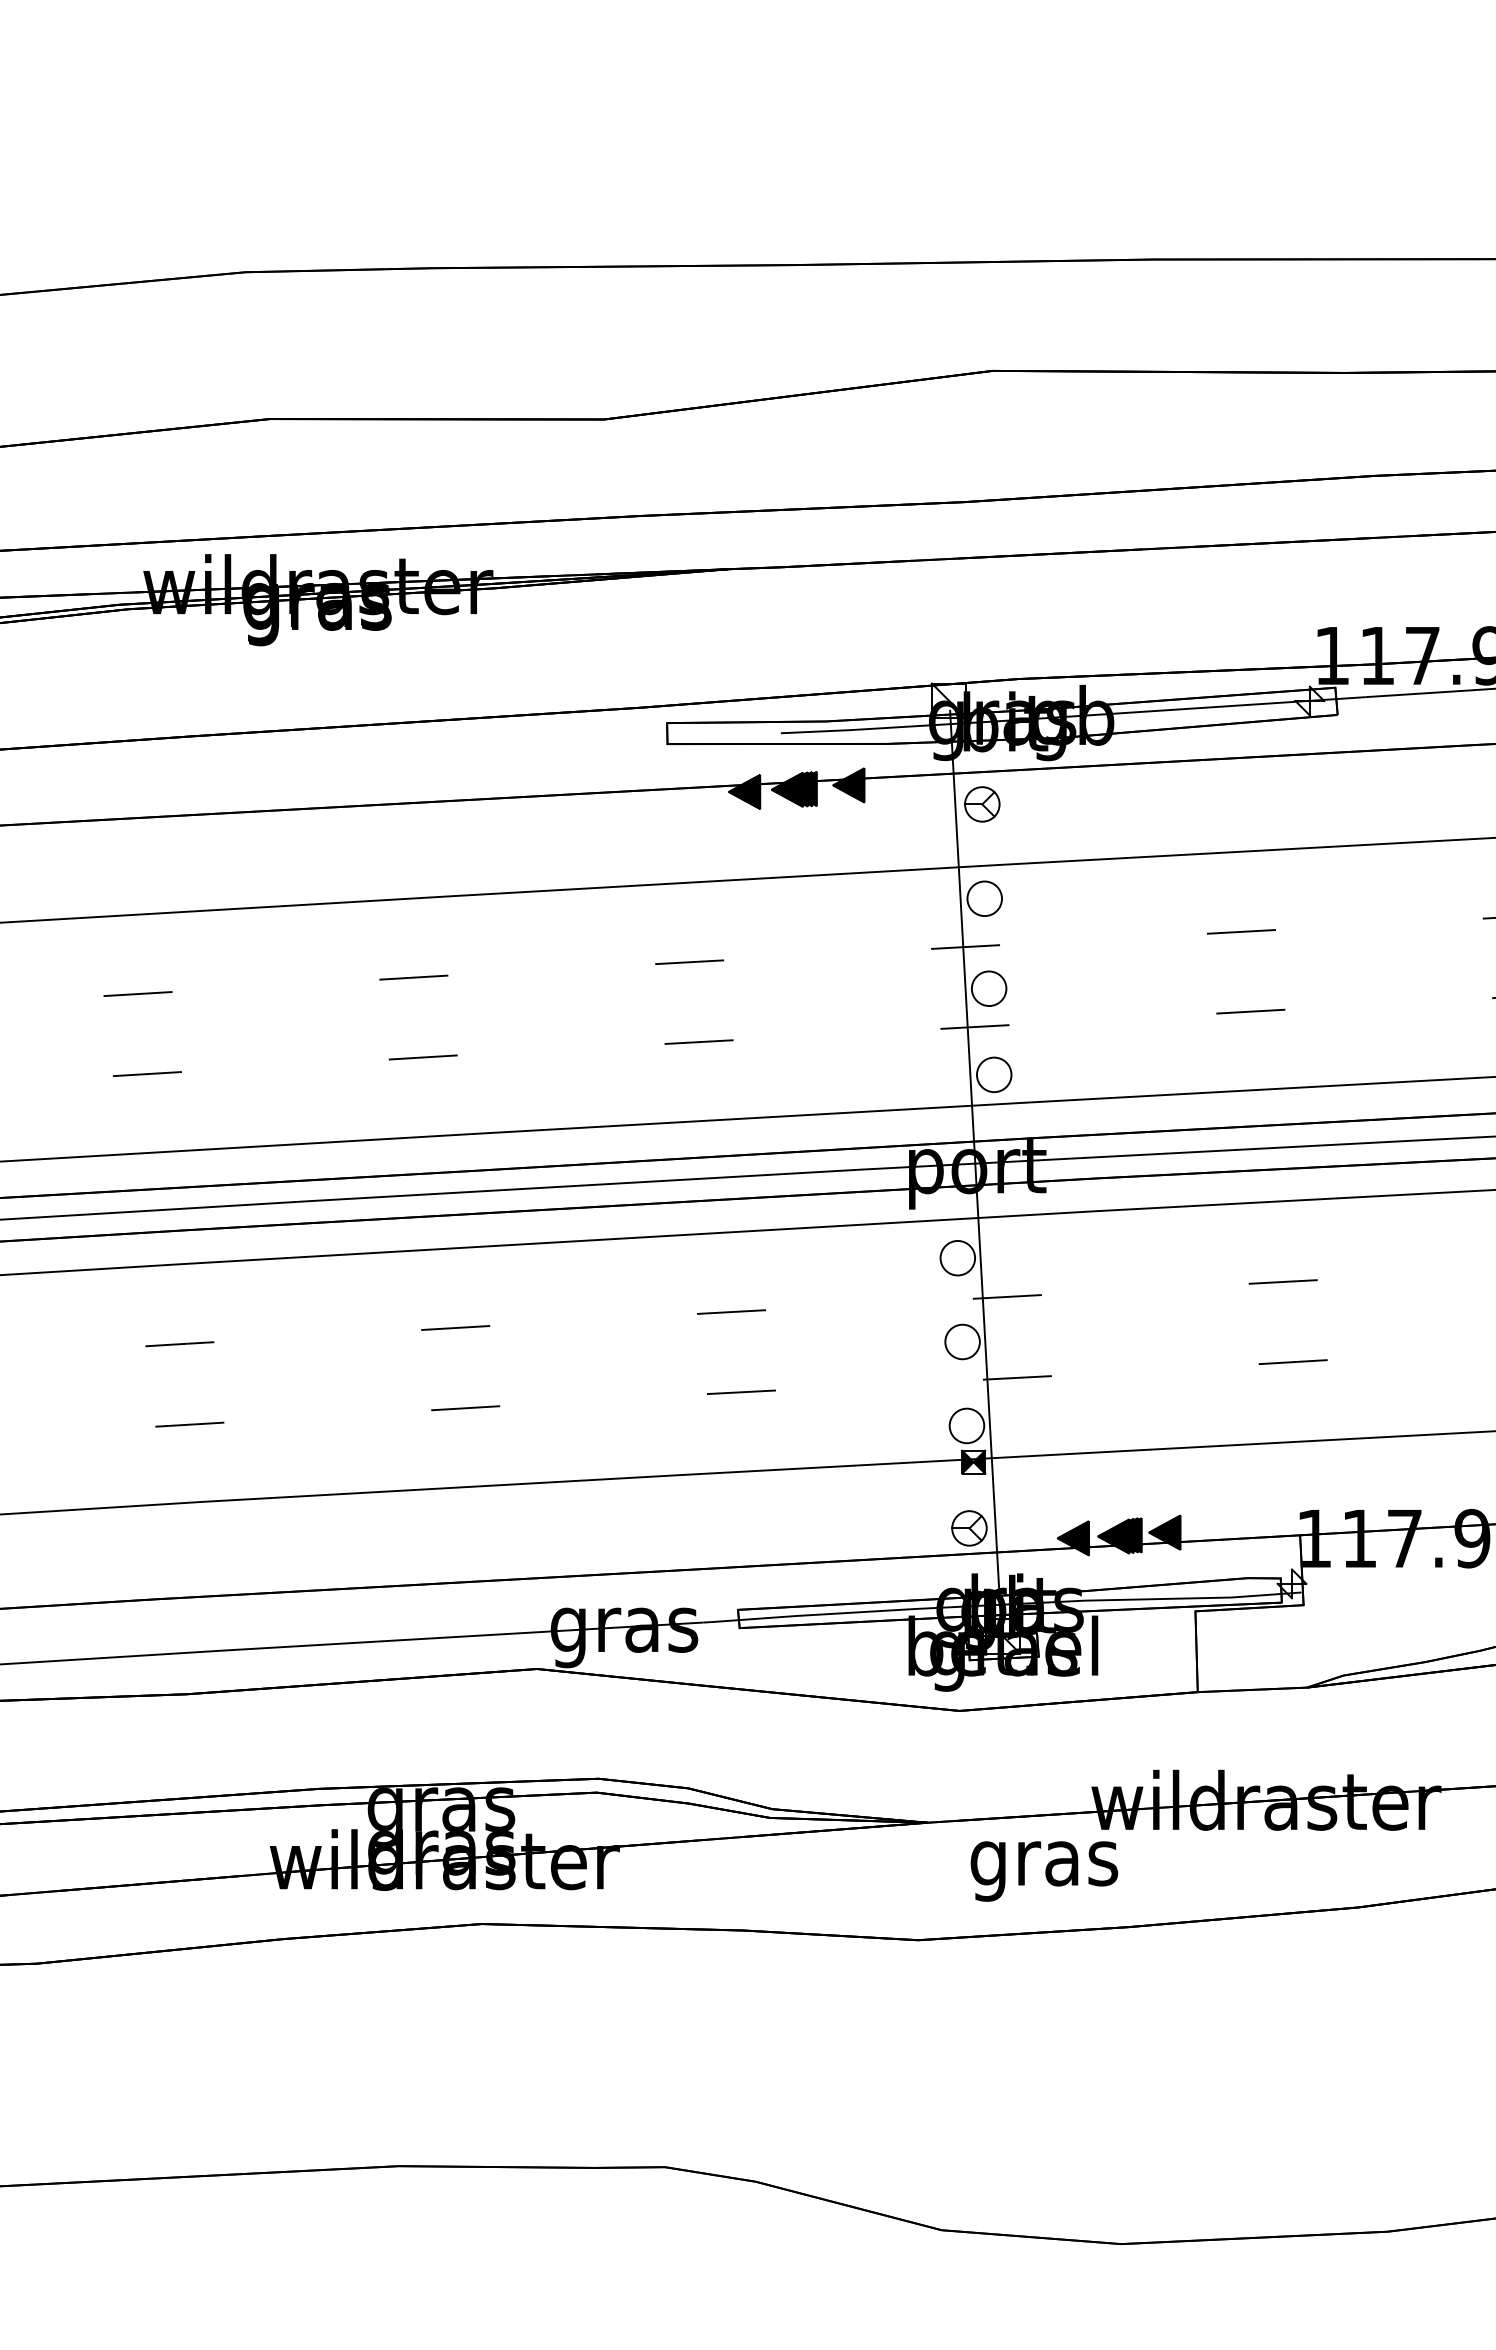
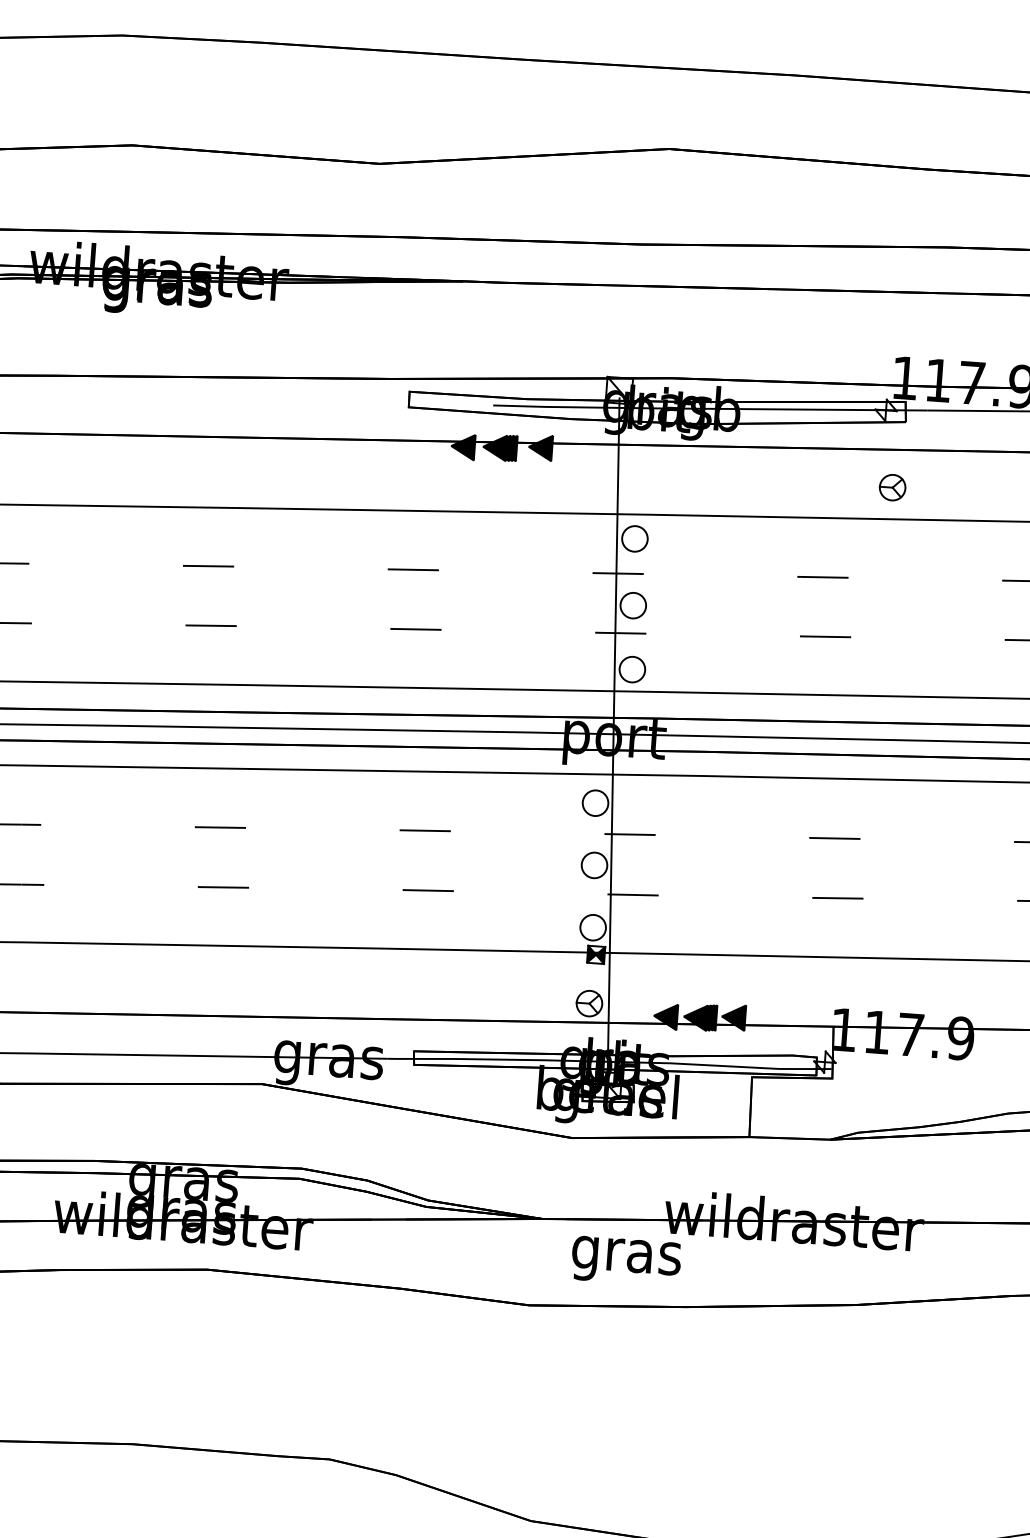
part: (982, 804) -> (892, 487), moved

